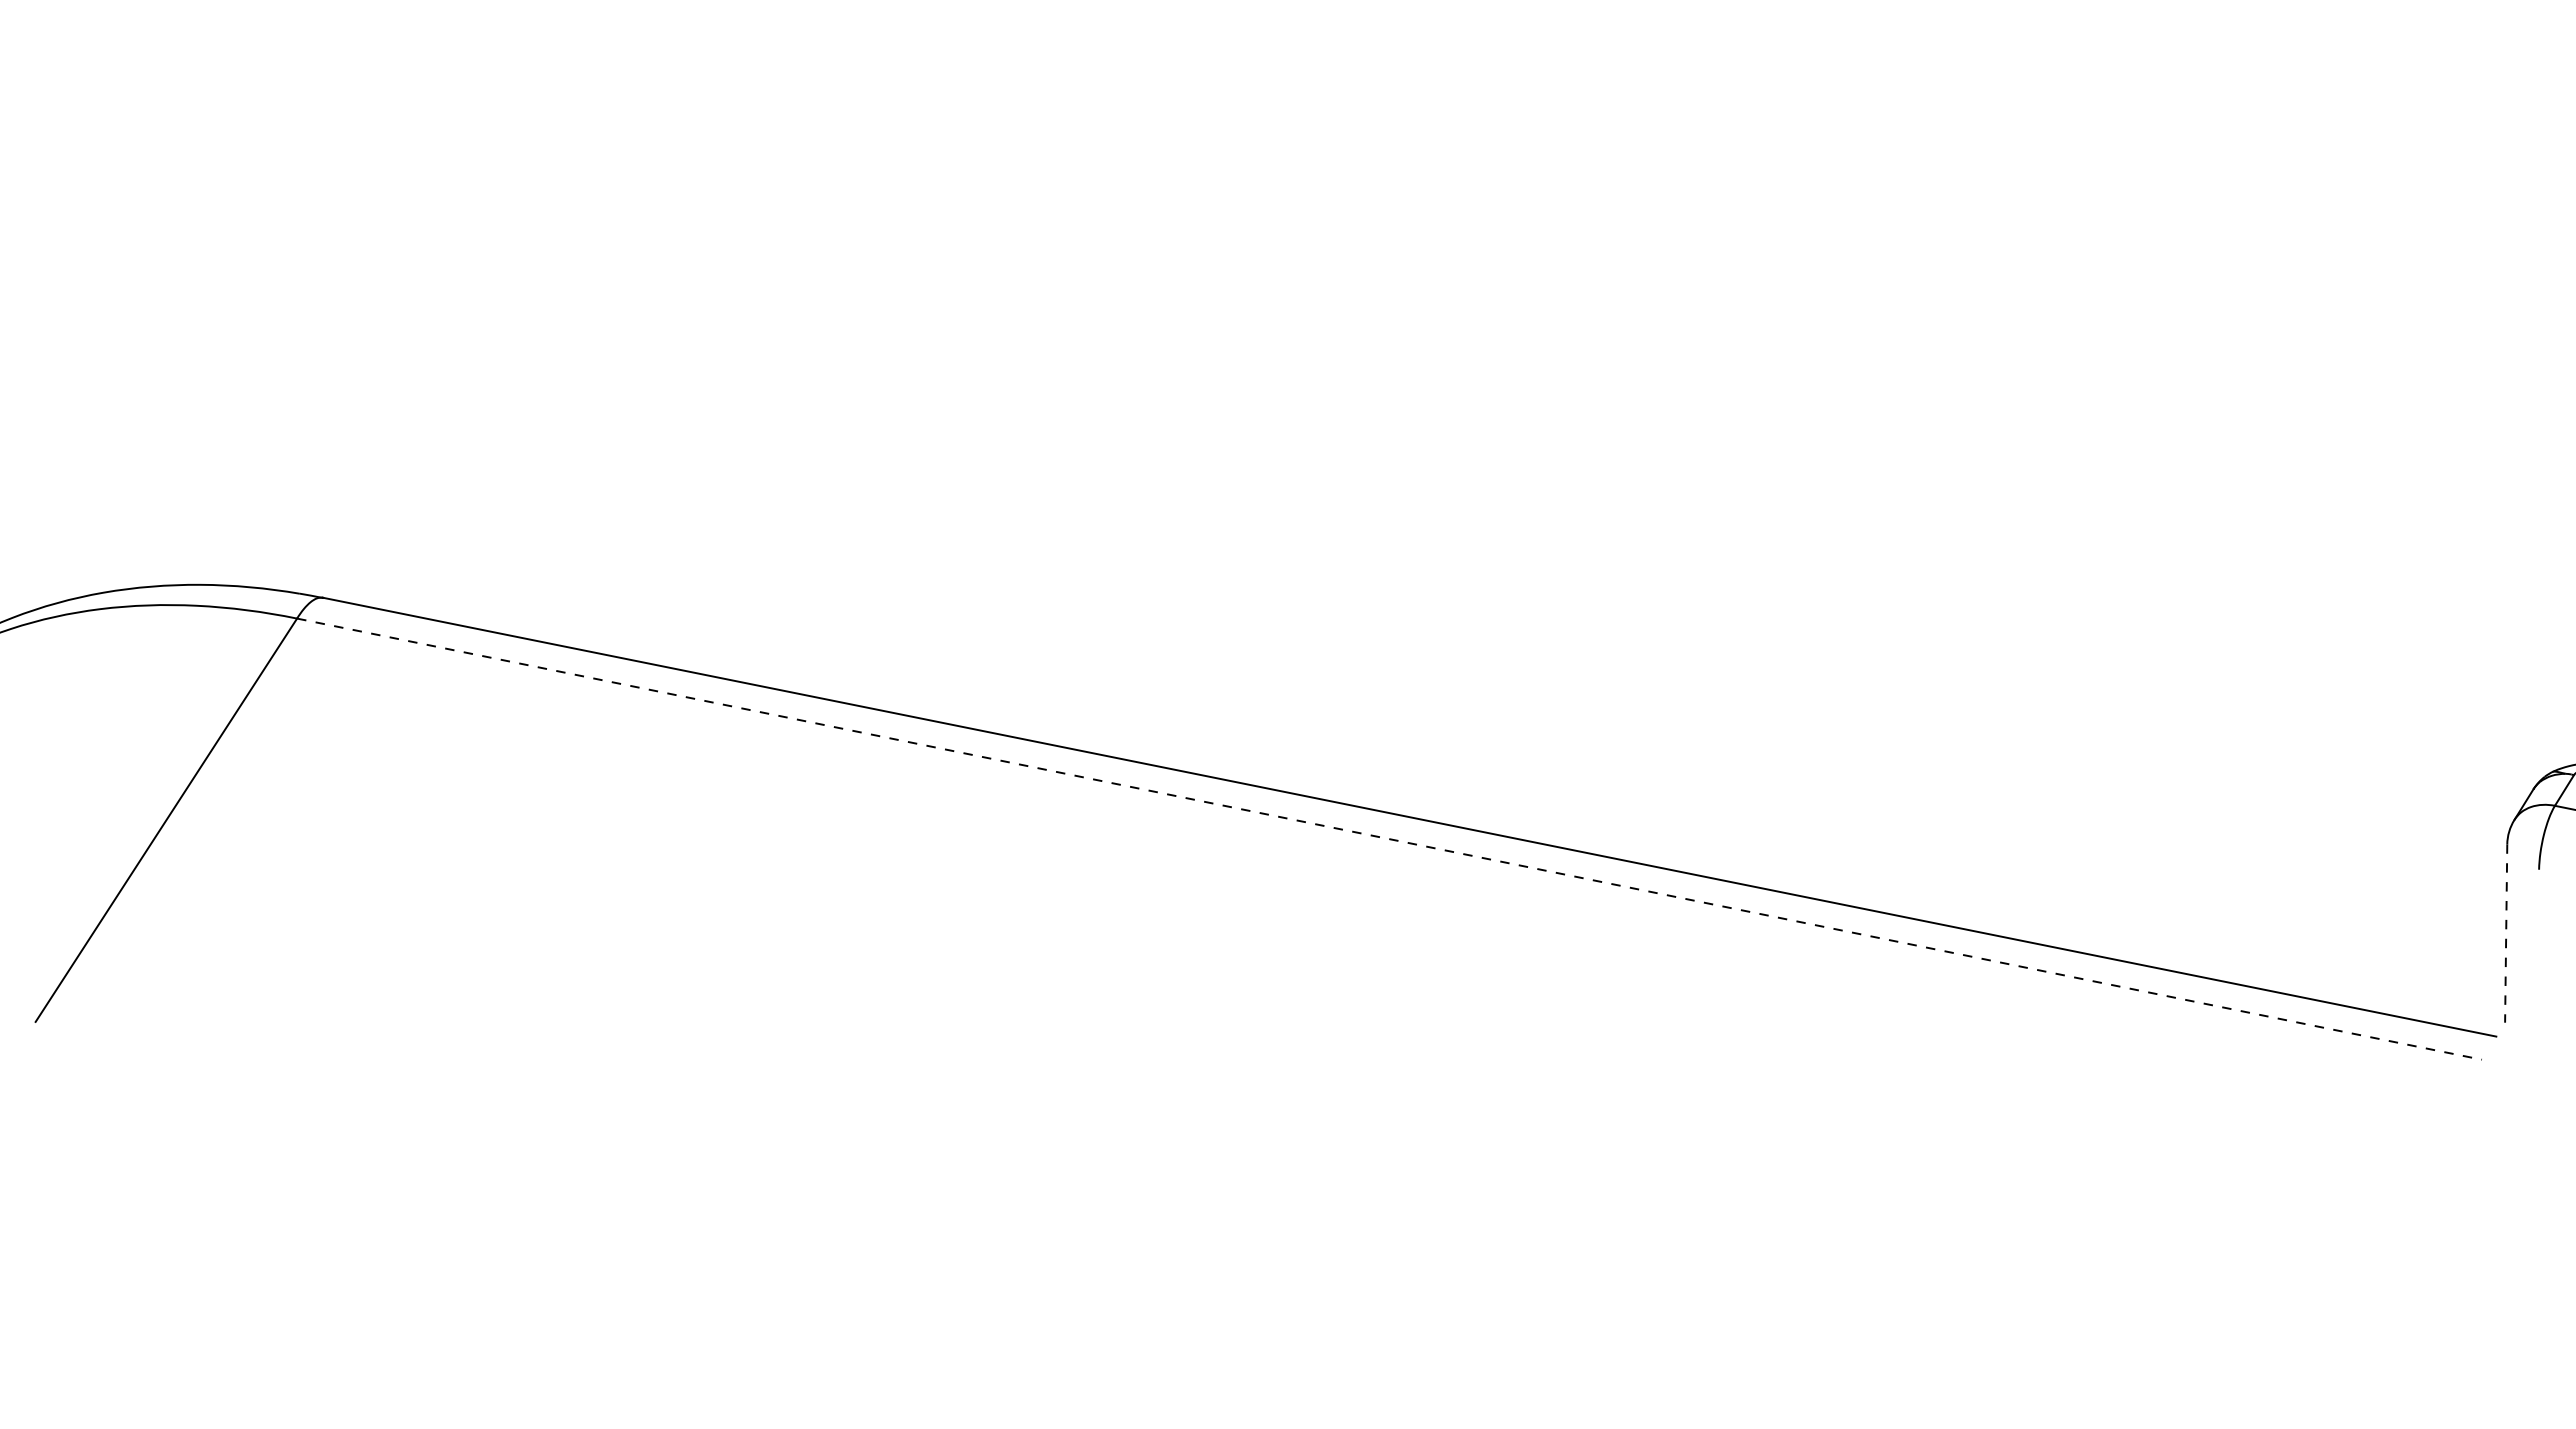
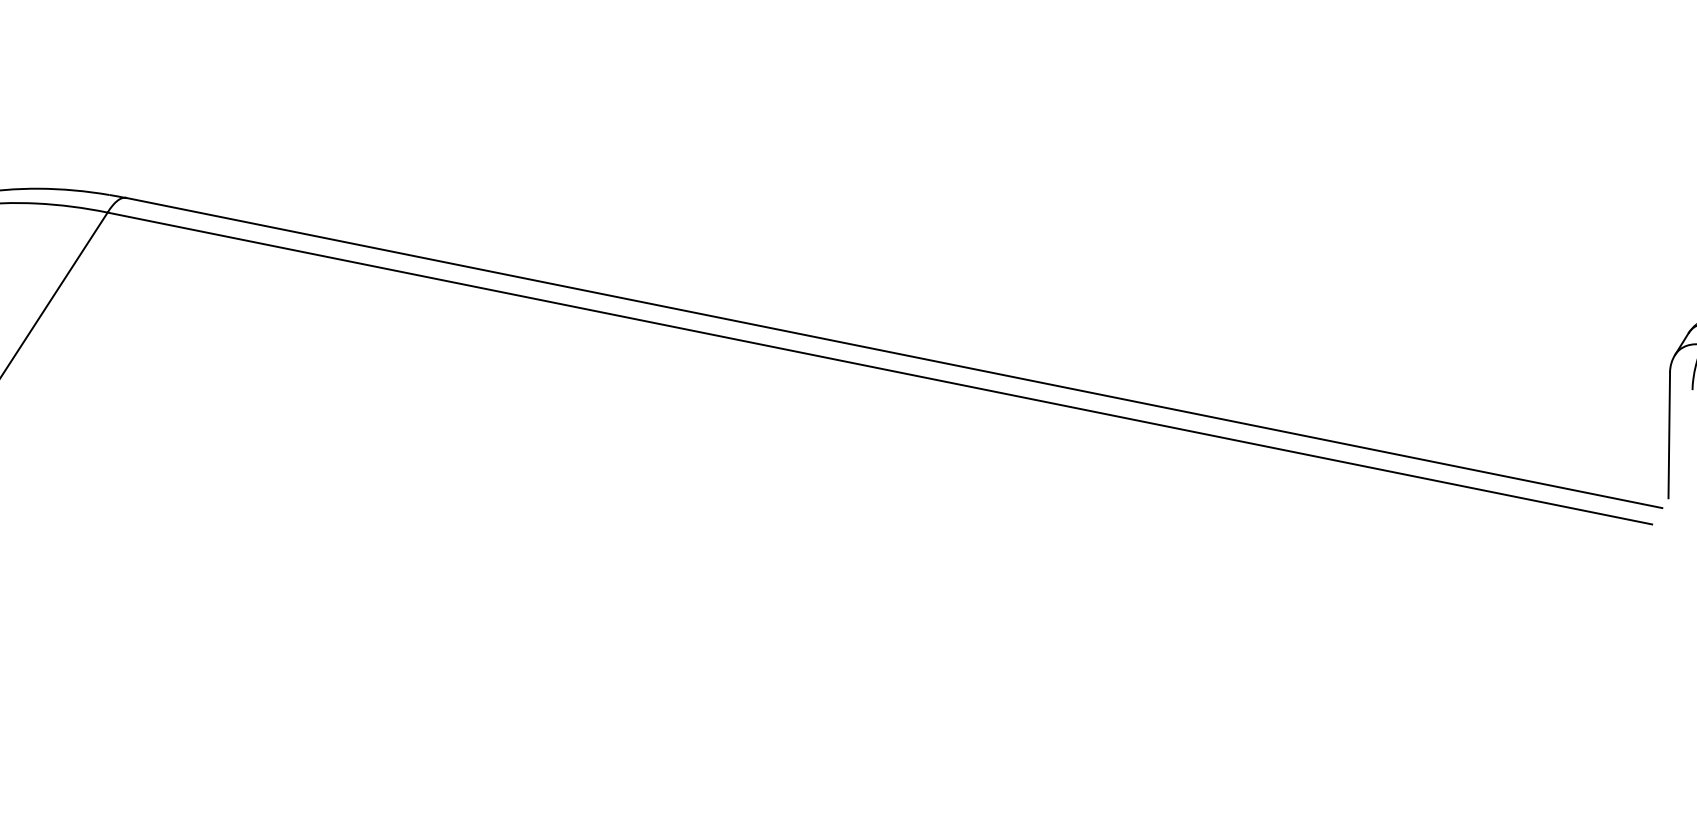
line: (1390, 839) -> (880, 368), dashed -> solid
line: (2506, 934) -> (1669, 435), dashed -> solid

